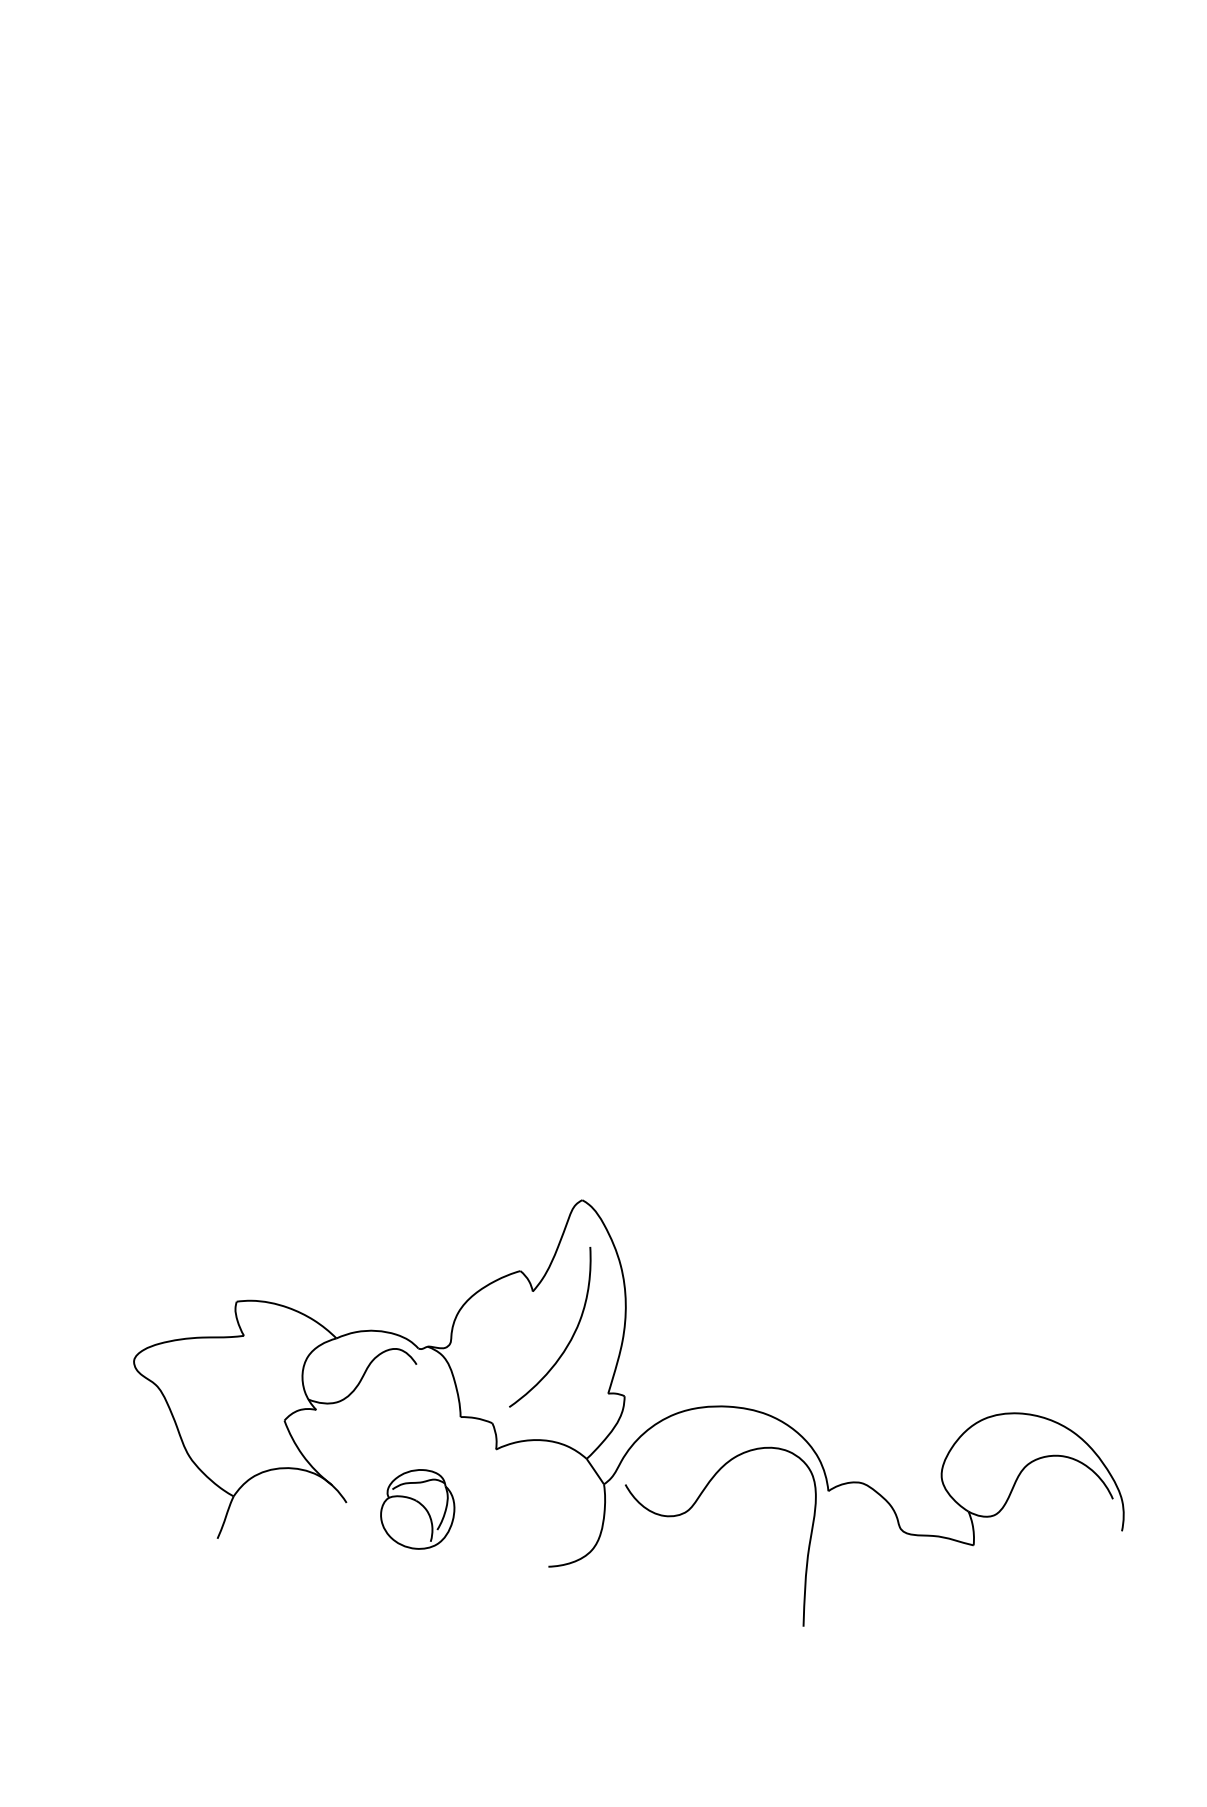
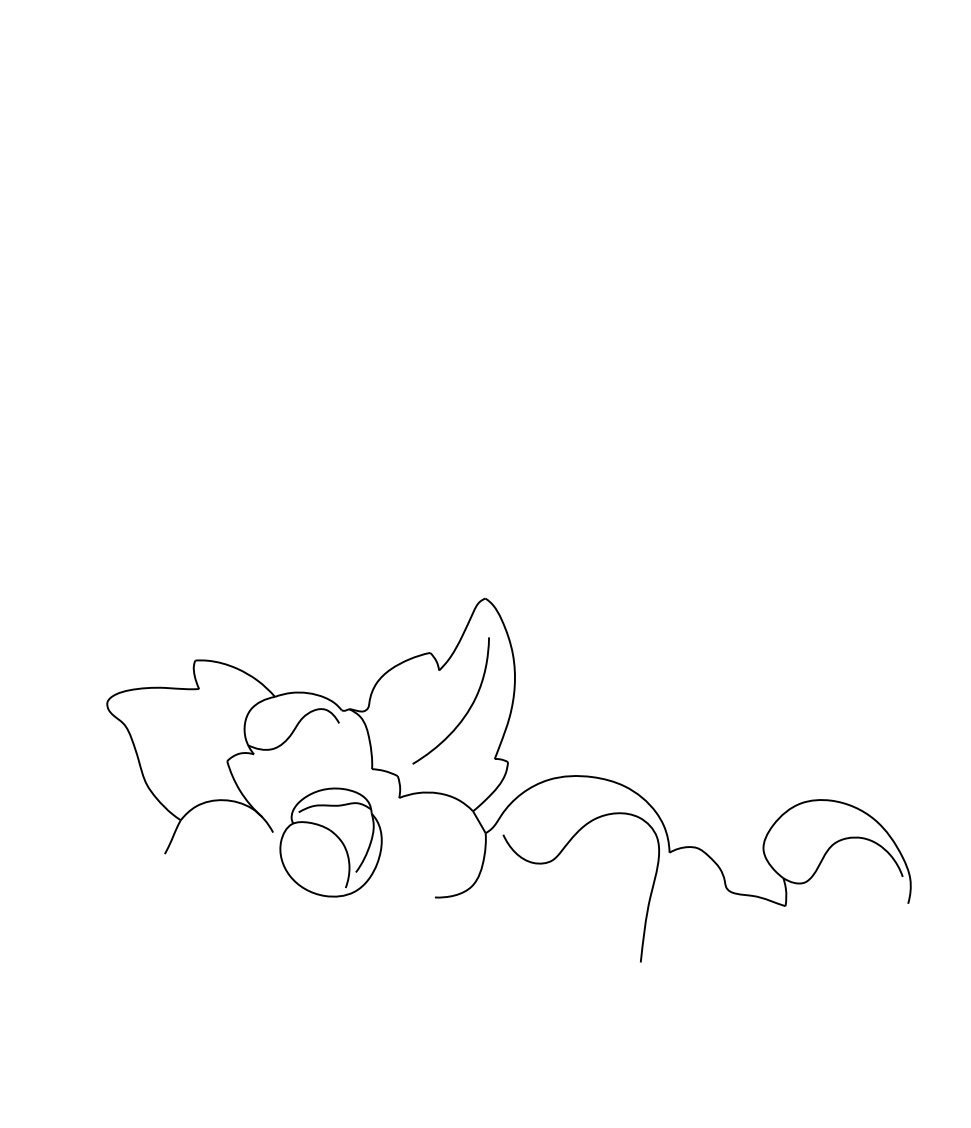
part: (417, 1509) -> (330, 842), size x1.67

